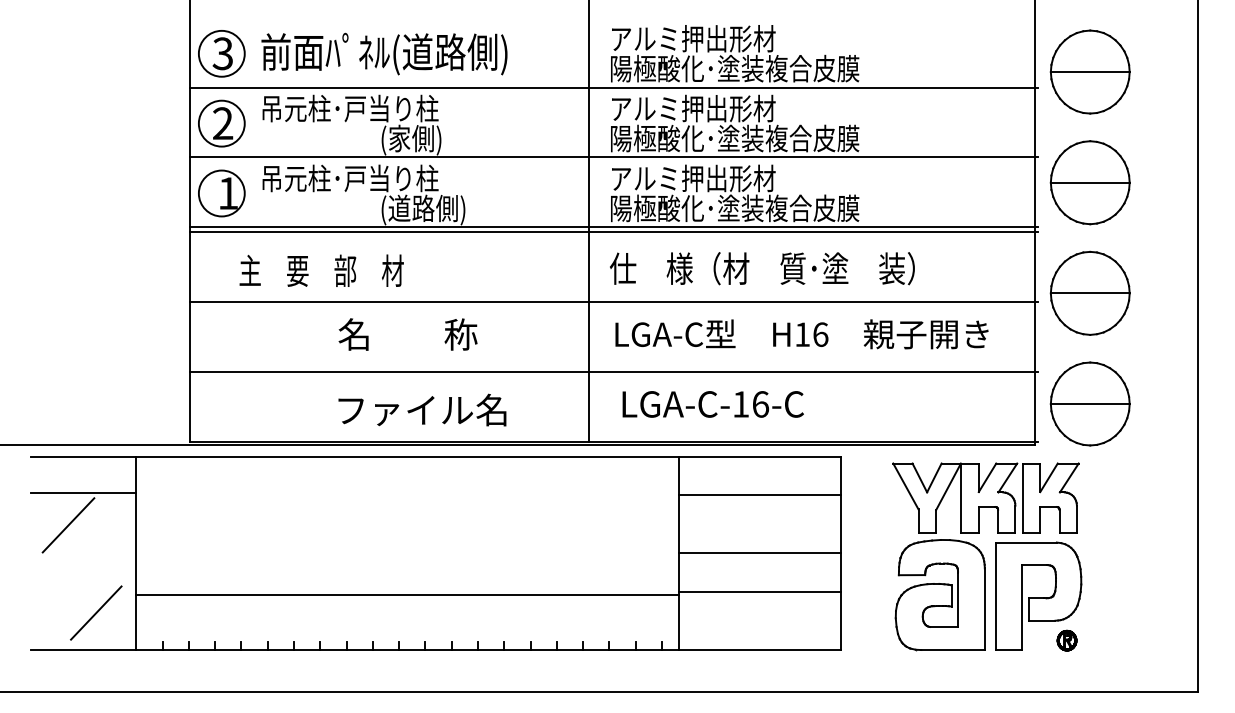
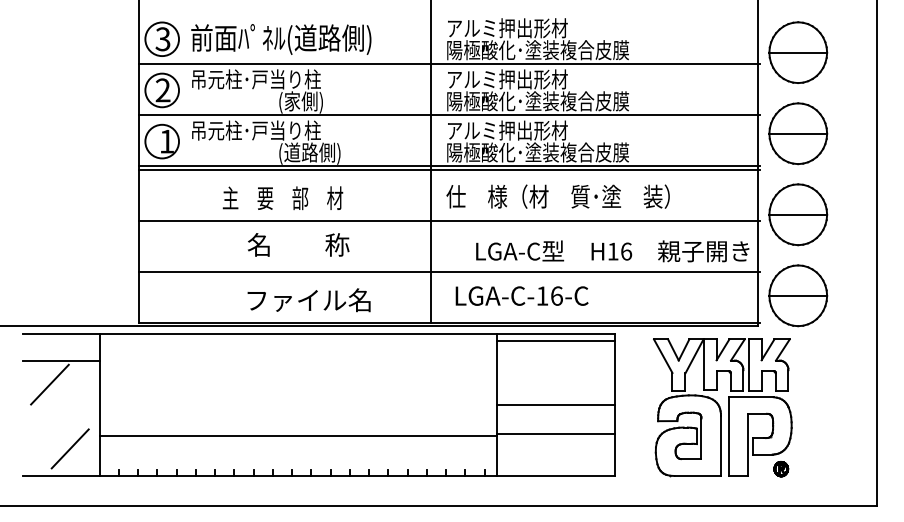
text: (321, 270) -> (282, 198), moved
text: (801, 334) -> (612, 251), moved
line: (759, 495) -> (556, 341), moved

